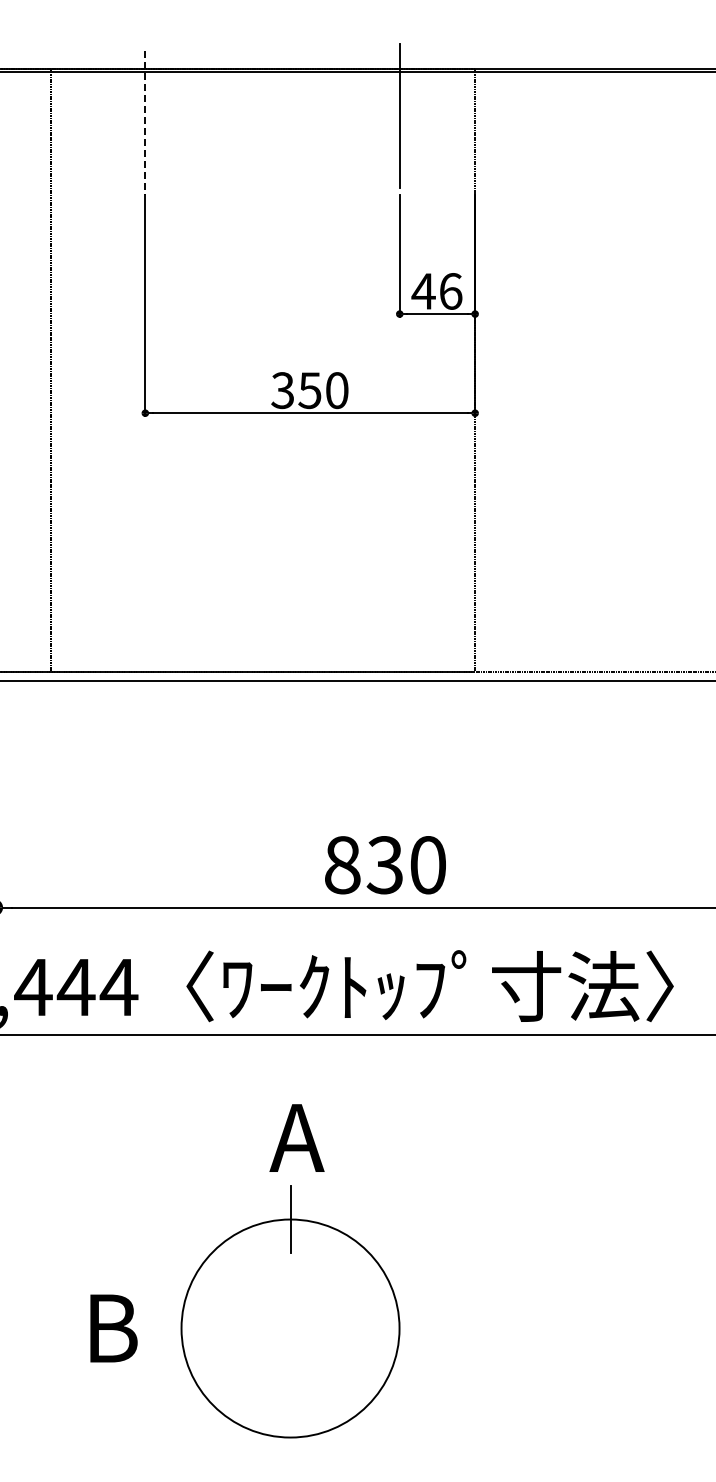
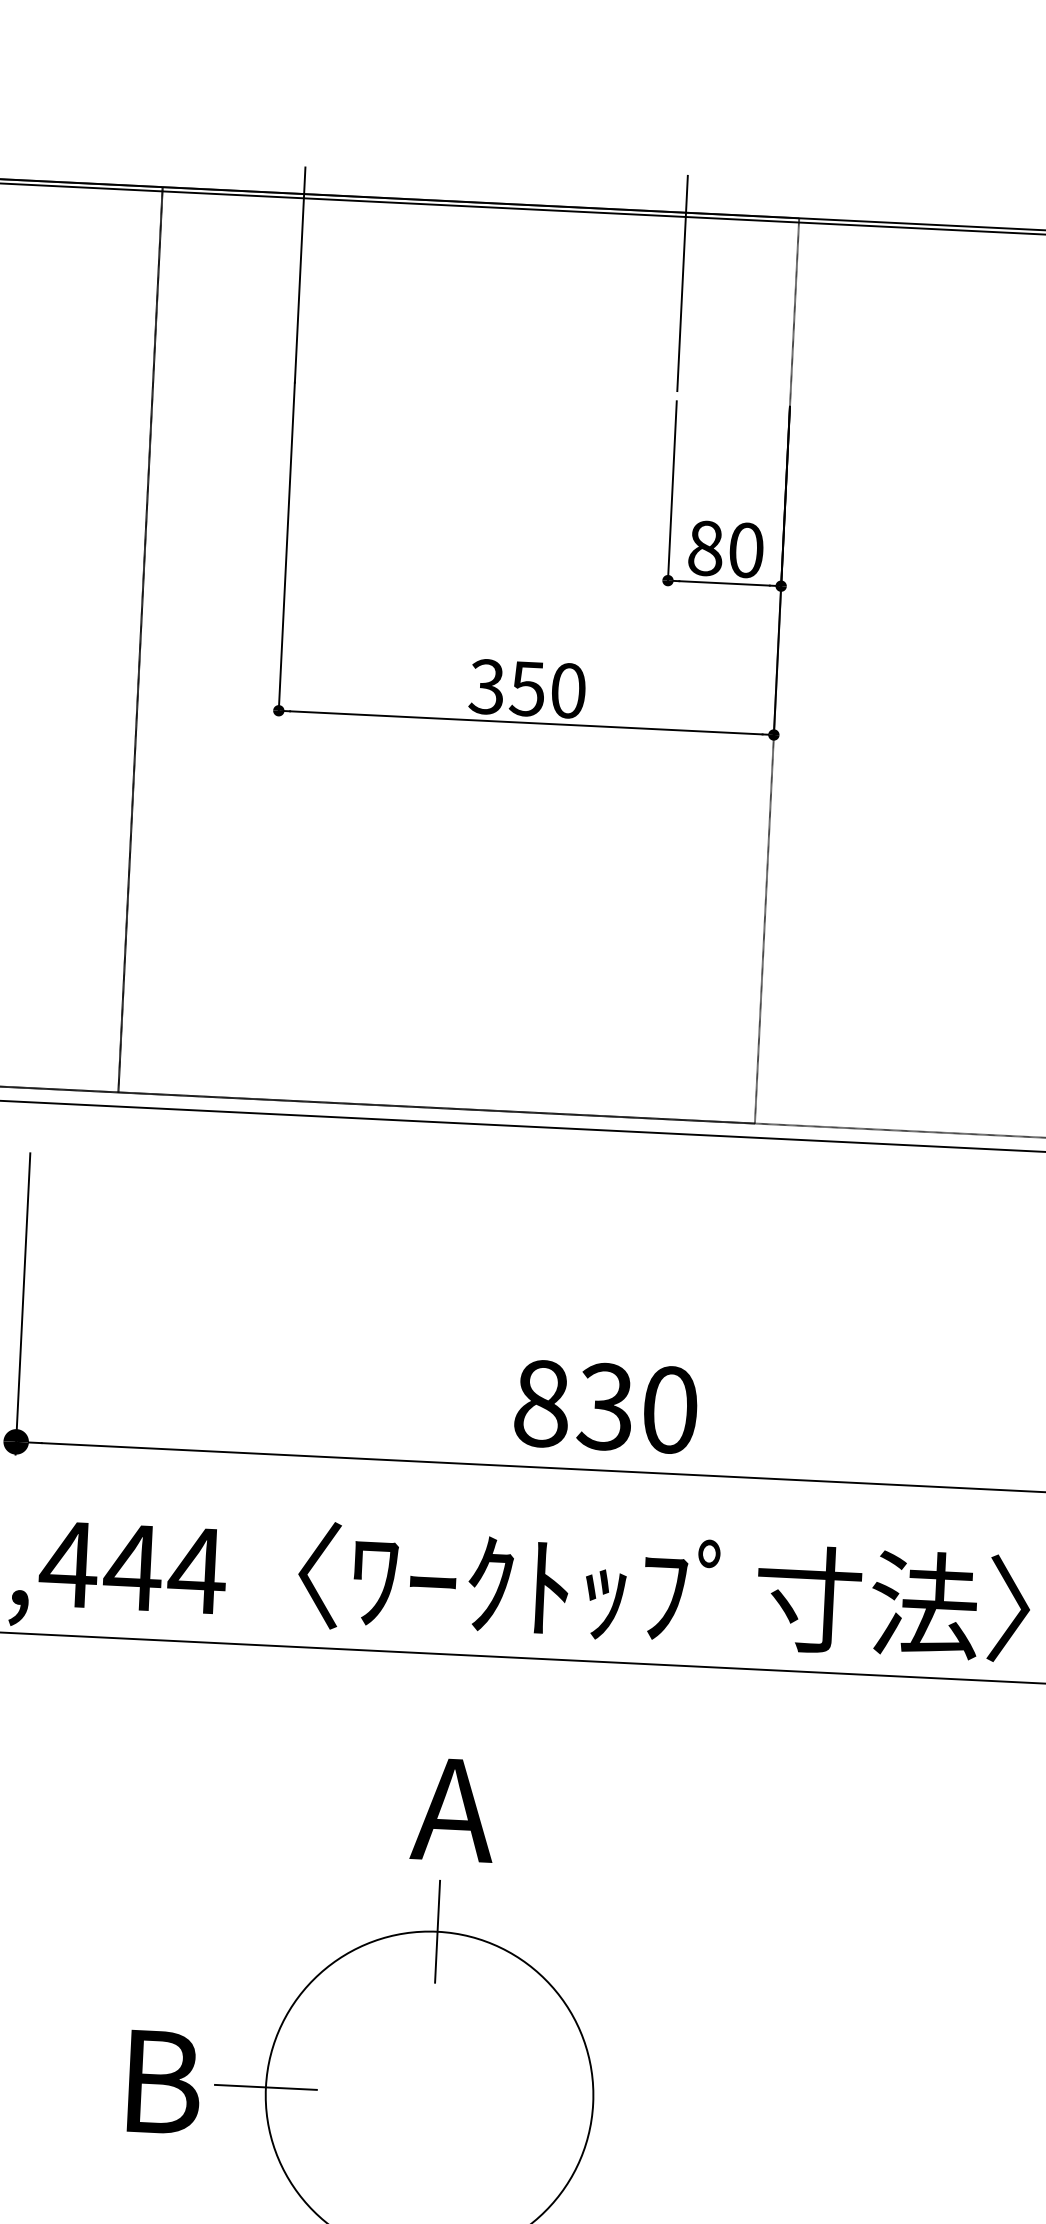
line: (145, 122) -> (300, 274), dashed -> solid
text: (436, 291) -> (724, 549), 46 -> 80
line: (181, 1328) -> (265, 2087), added

